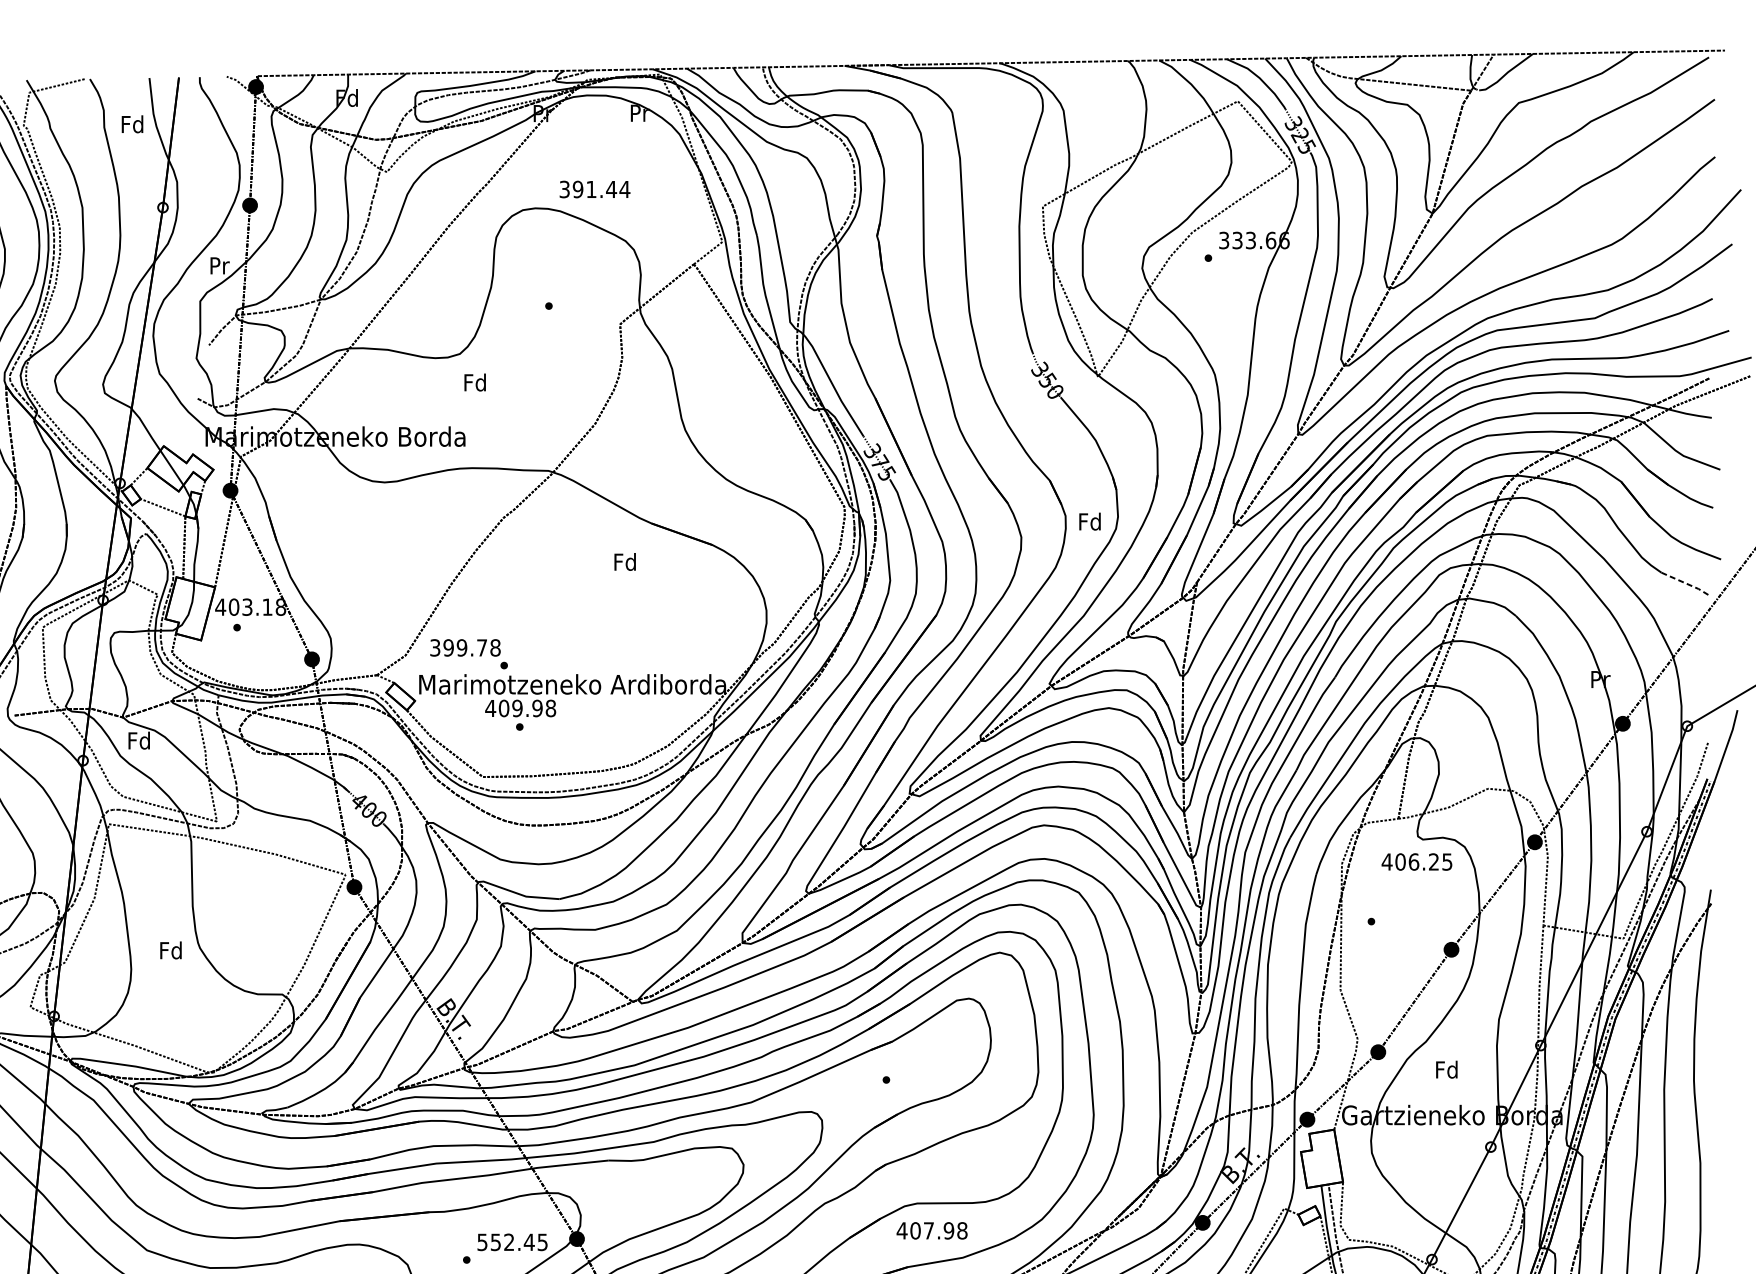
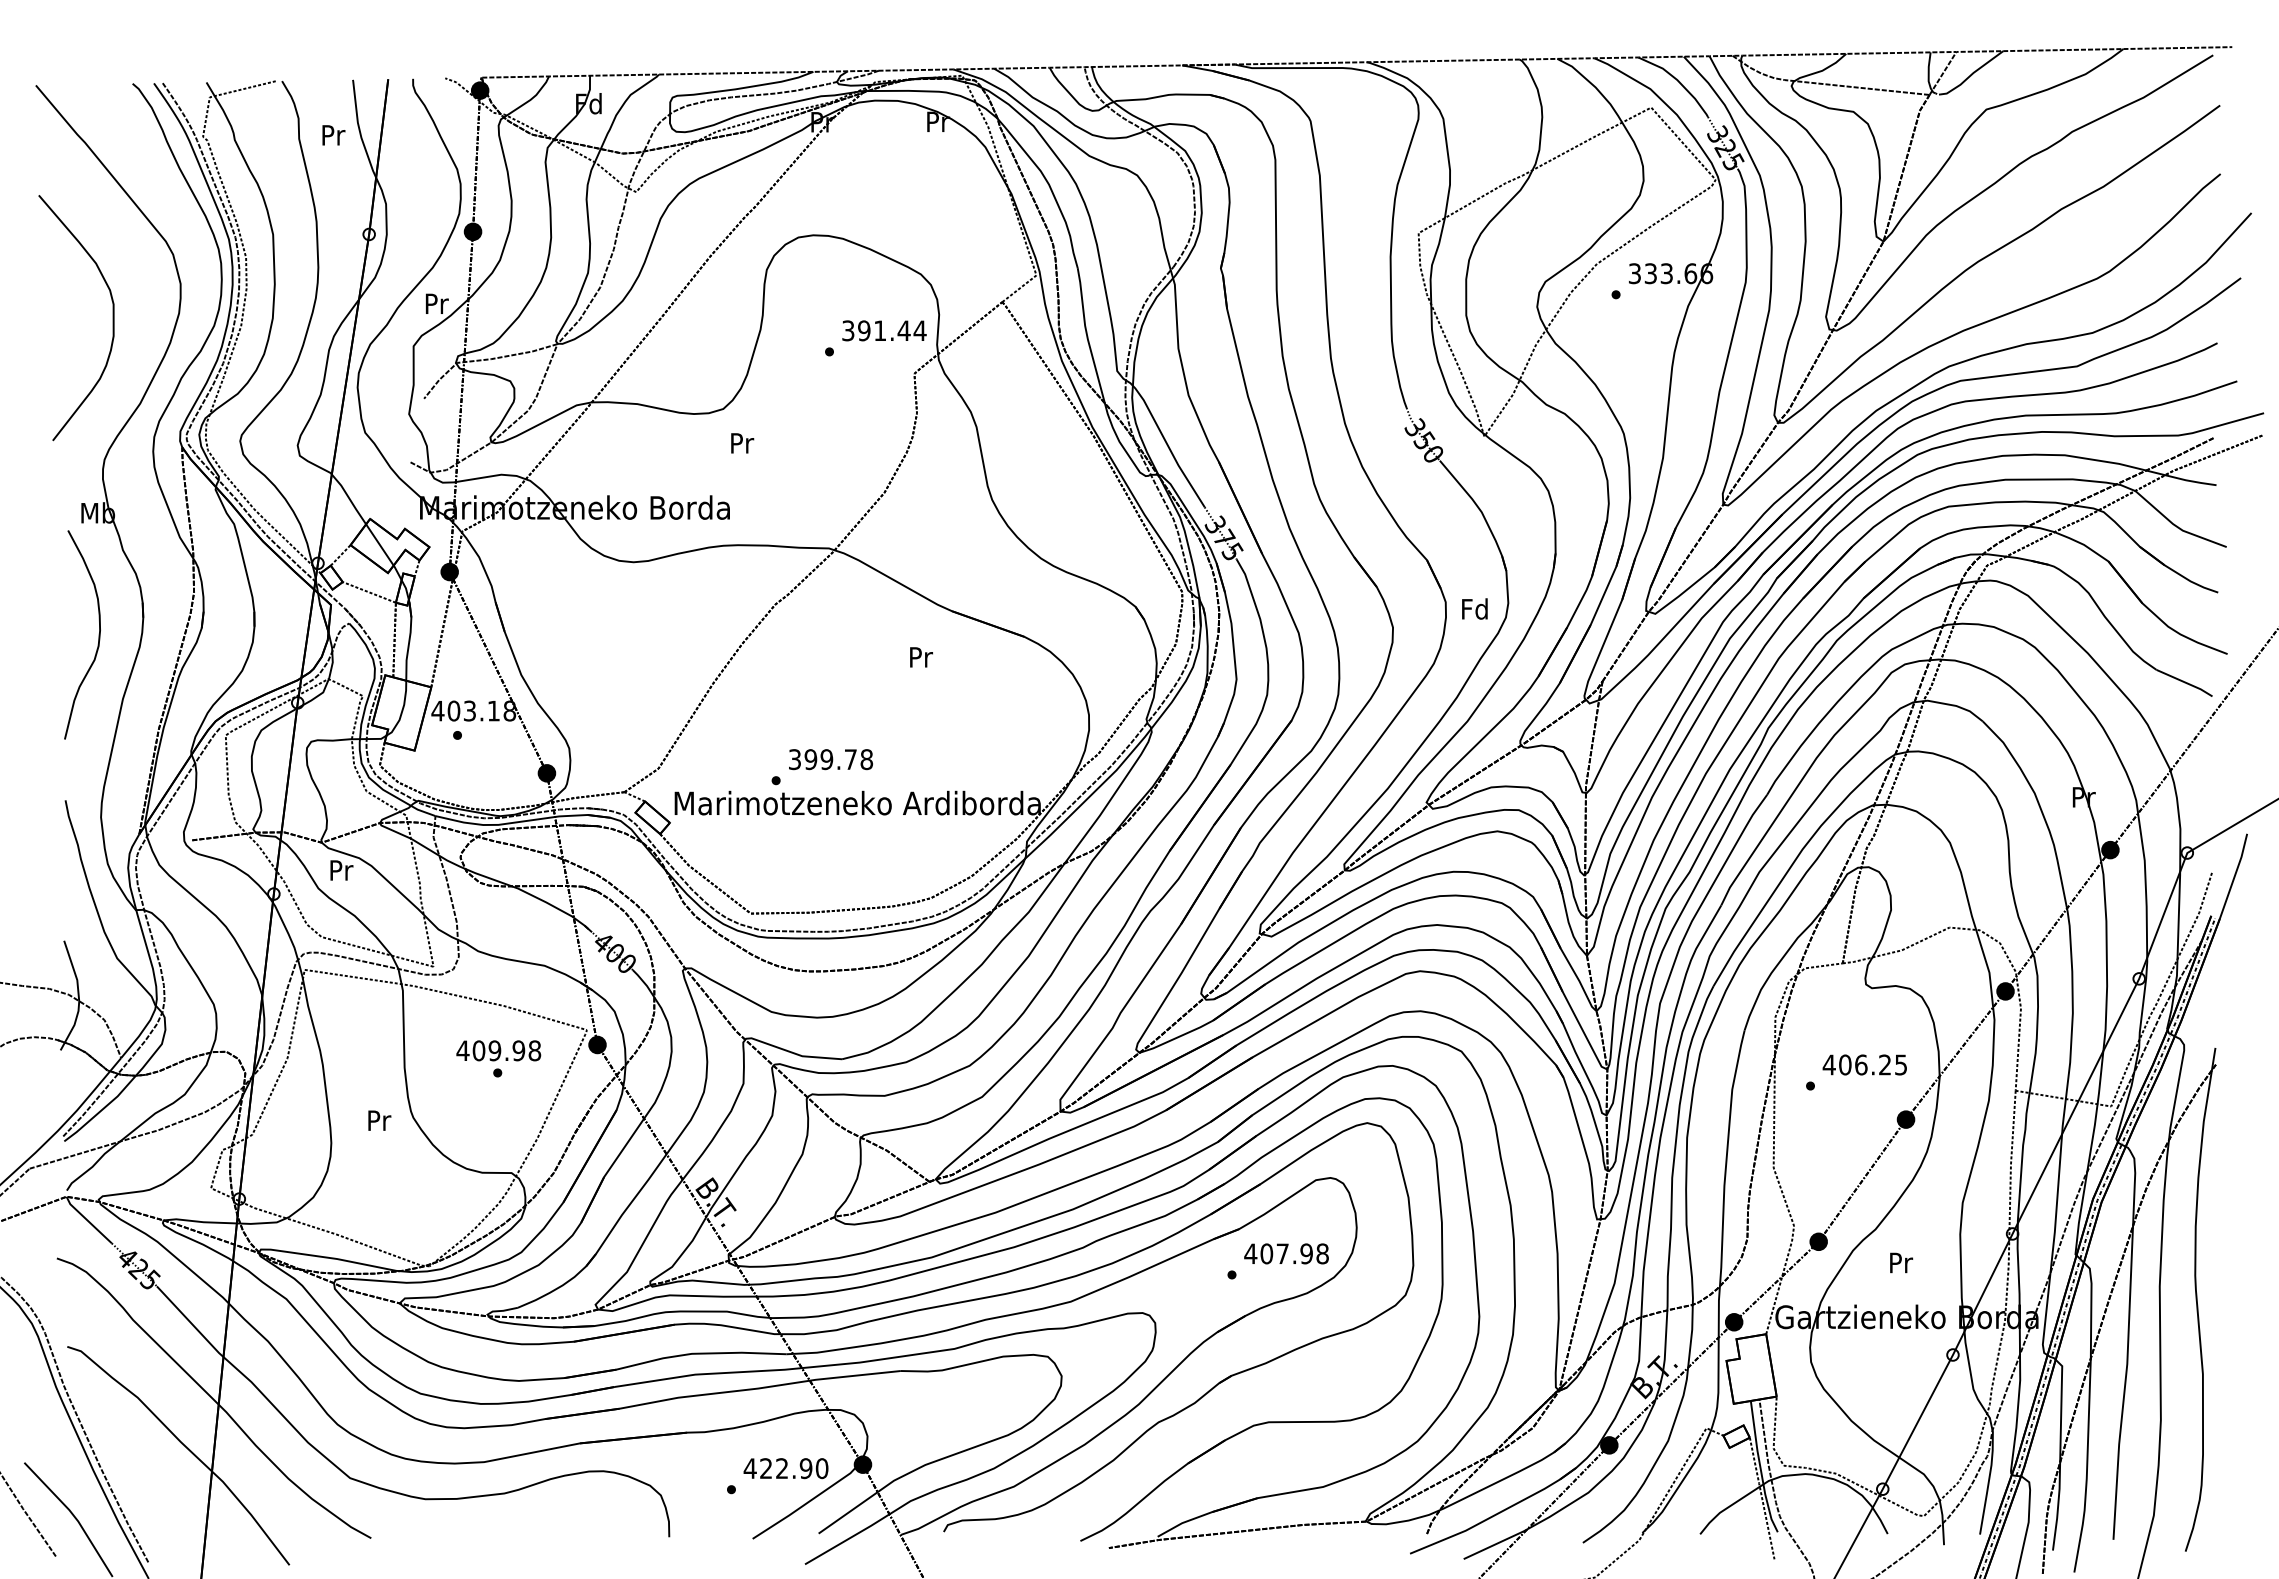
text: (132, 123) -> (332, 134), Fd -> Pr
text: (595, 189) -> (884, 330), moved
text: (475, 382) -> (741, 442), Fd -> Pr
text: (625, 561) -> (920, 656), Fd -> Pr
line: (1685, 583) -> (2185, 682), dashed -> solid
text: (465, 647) -> (830, 759), moved
text: (520, 714) -> (498, 1058), moved
text: (138, 740) -> (340, 869), Fd -> Pr
text: (1416, 861) -> (1864, 1064), moved
text: (170, 950) -> (378, 1120), Fd -> Pr
text: (1446, 1069) -> (1900, 1262), Fd -> Pr
text: (932, 1230) -> (1286, 1253), moved
text: (512, 1242) -> (785, 1468), 552.45 -> 422.90

